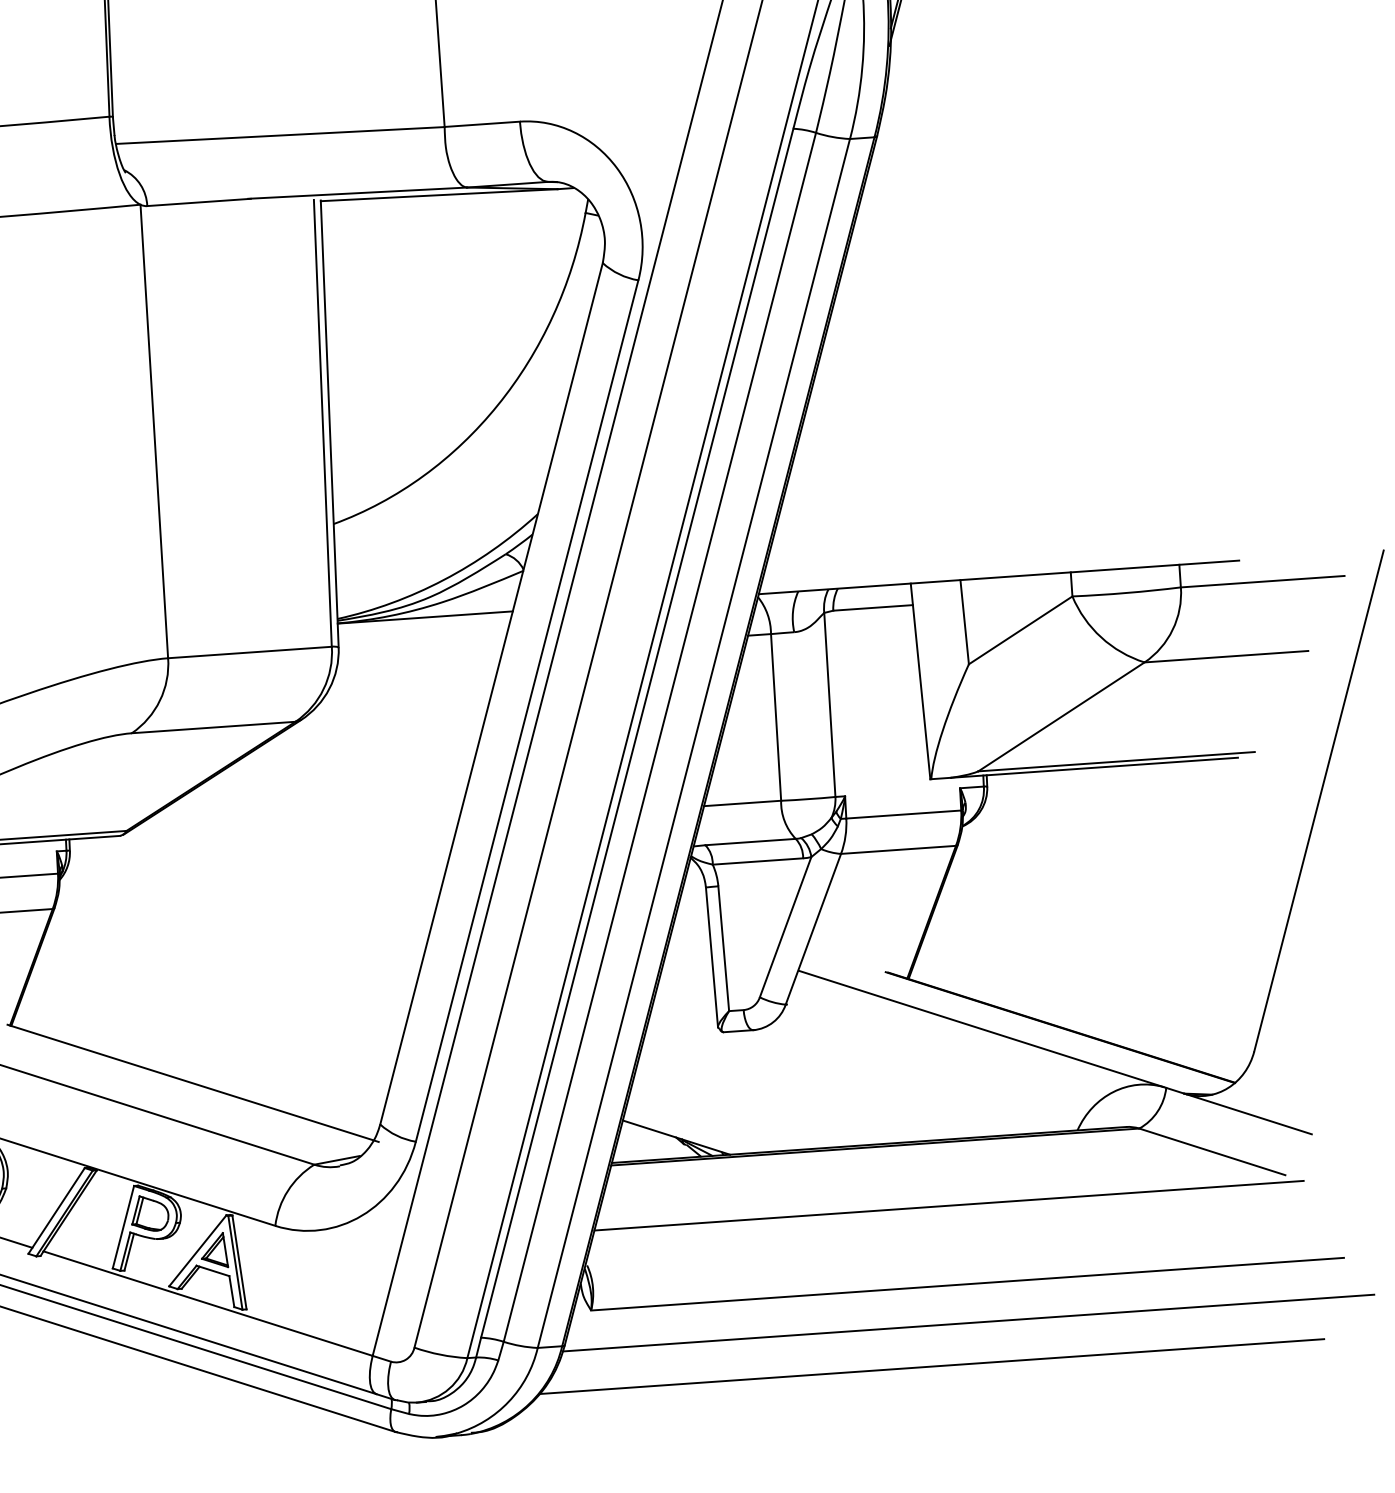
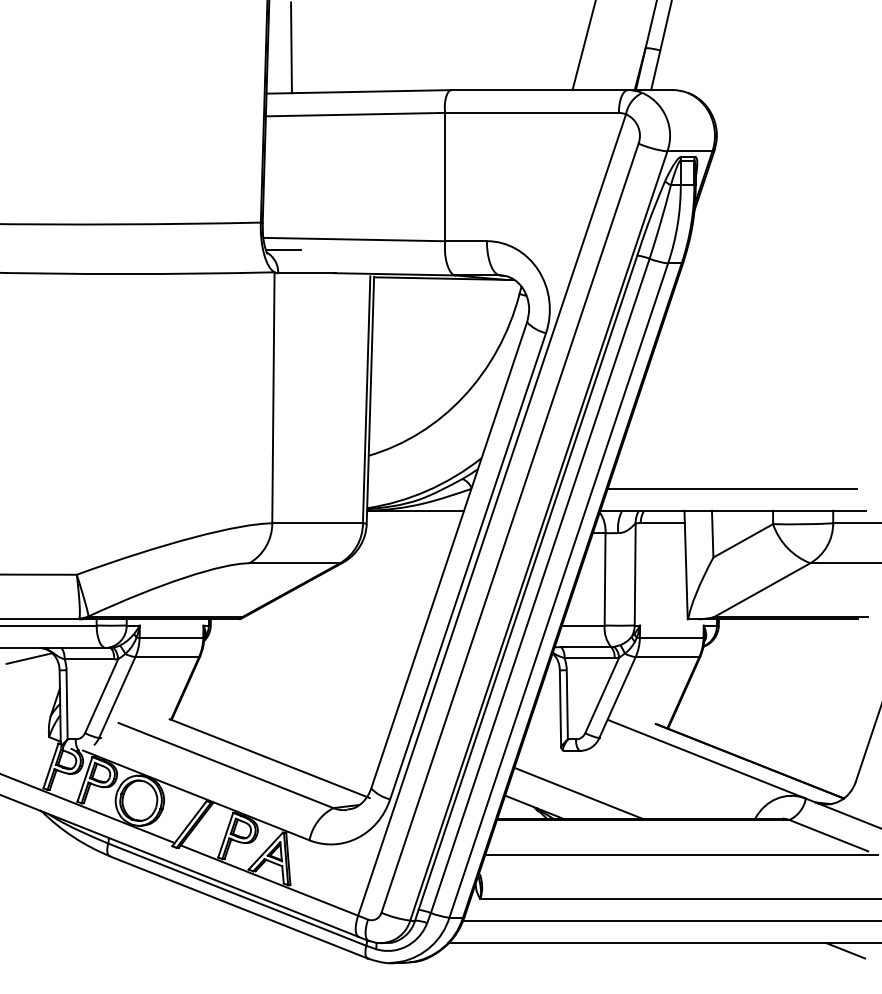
line: (152, 164) -> (282, 250), added
line: (994, 537) -> (732, 488), added
line: (754, 1105) -> (578, 792), added
line: (1257, 1357) -> (845, 950), added

